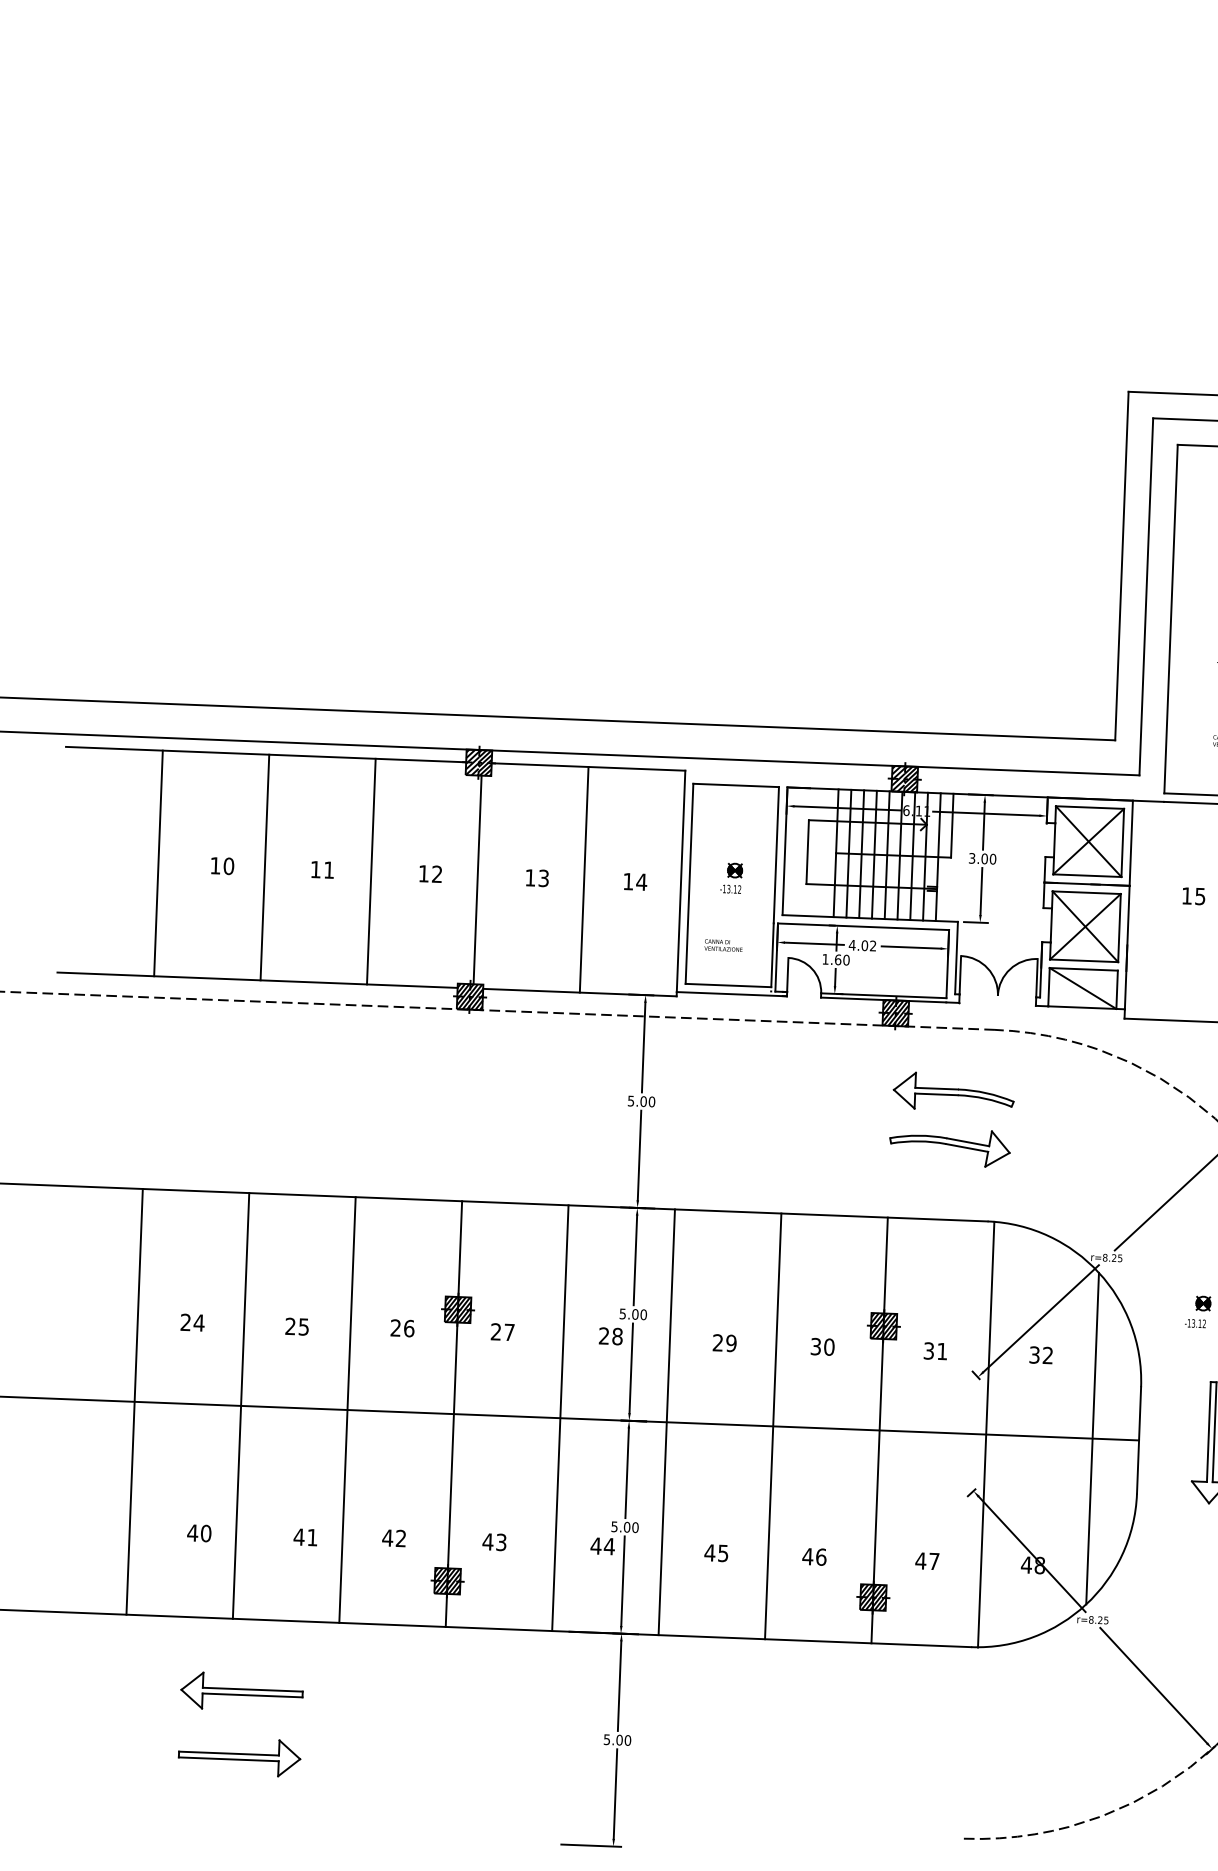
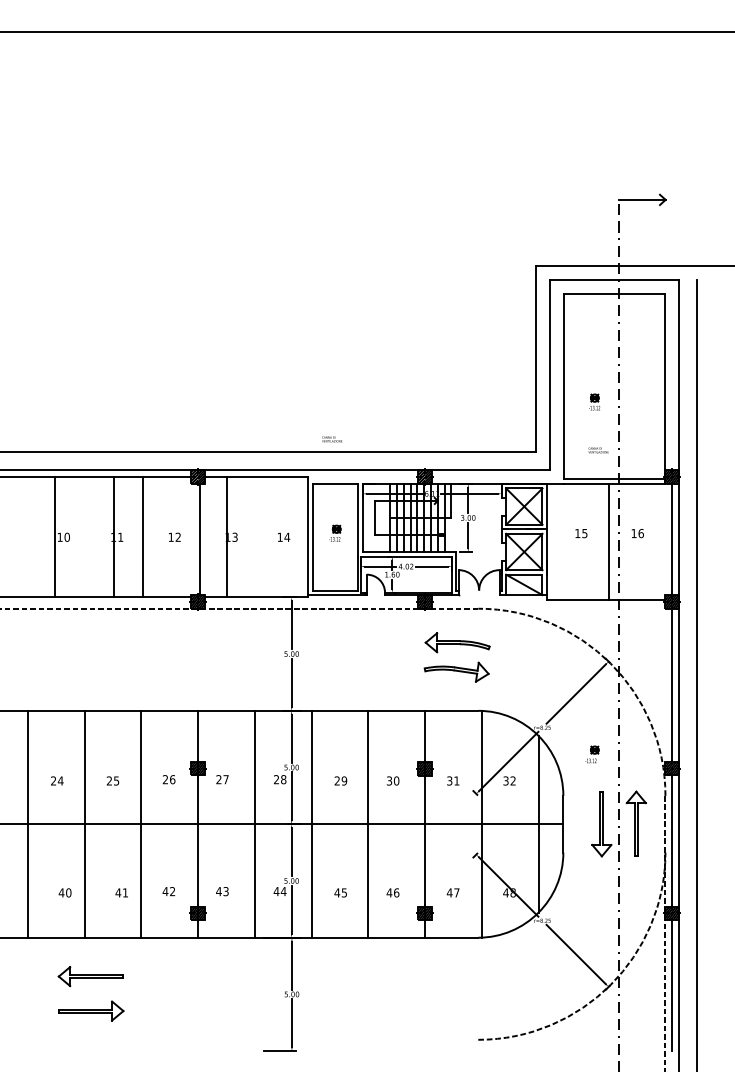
line: (158, 863) -> (54, 537), moved
line: (265, 868) -> (114, 537), moved
line: (583, 880) -> (226, 537), moved
text: (722, 945) -> (331, 439), moved

